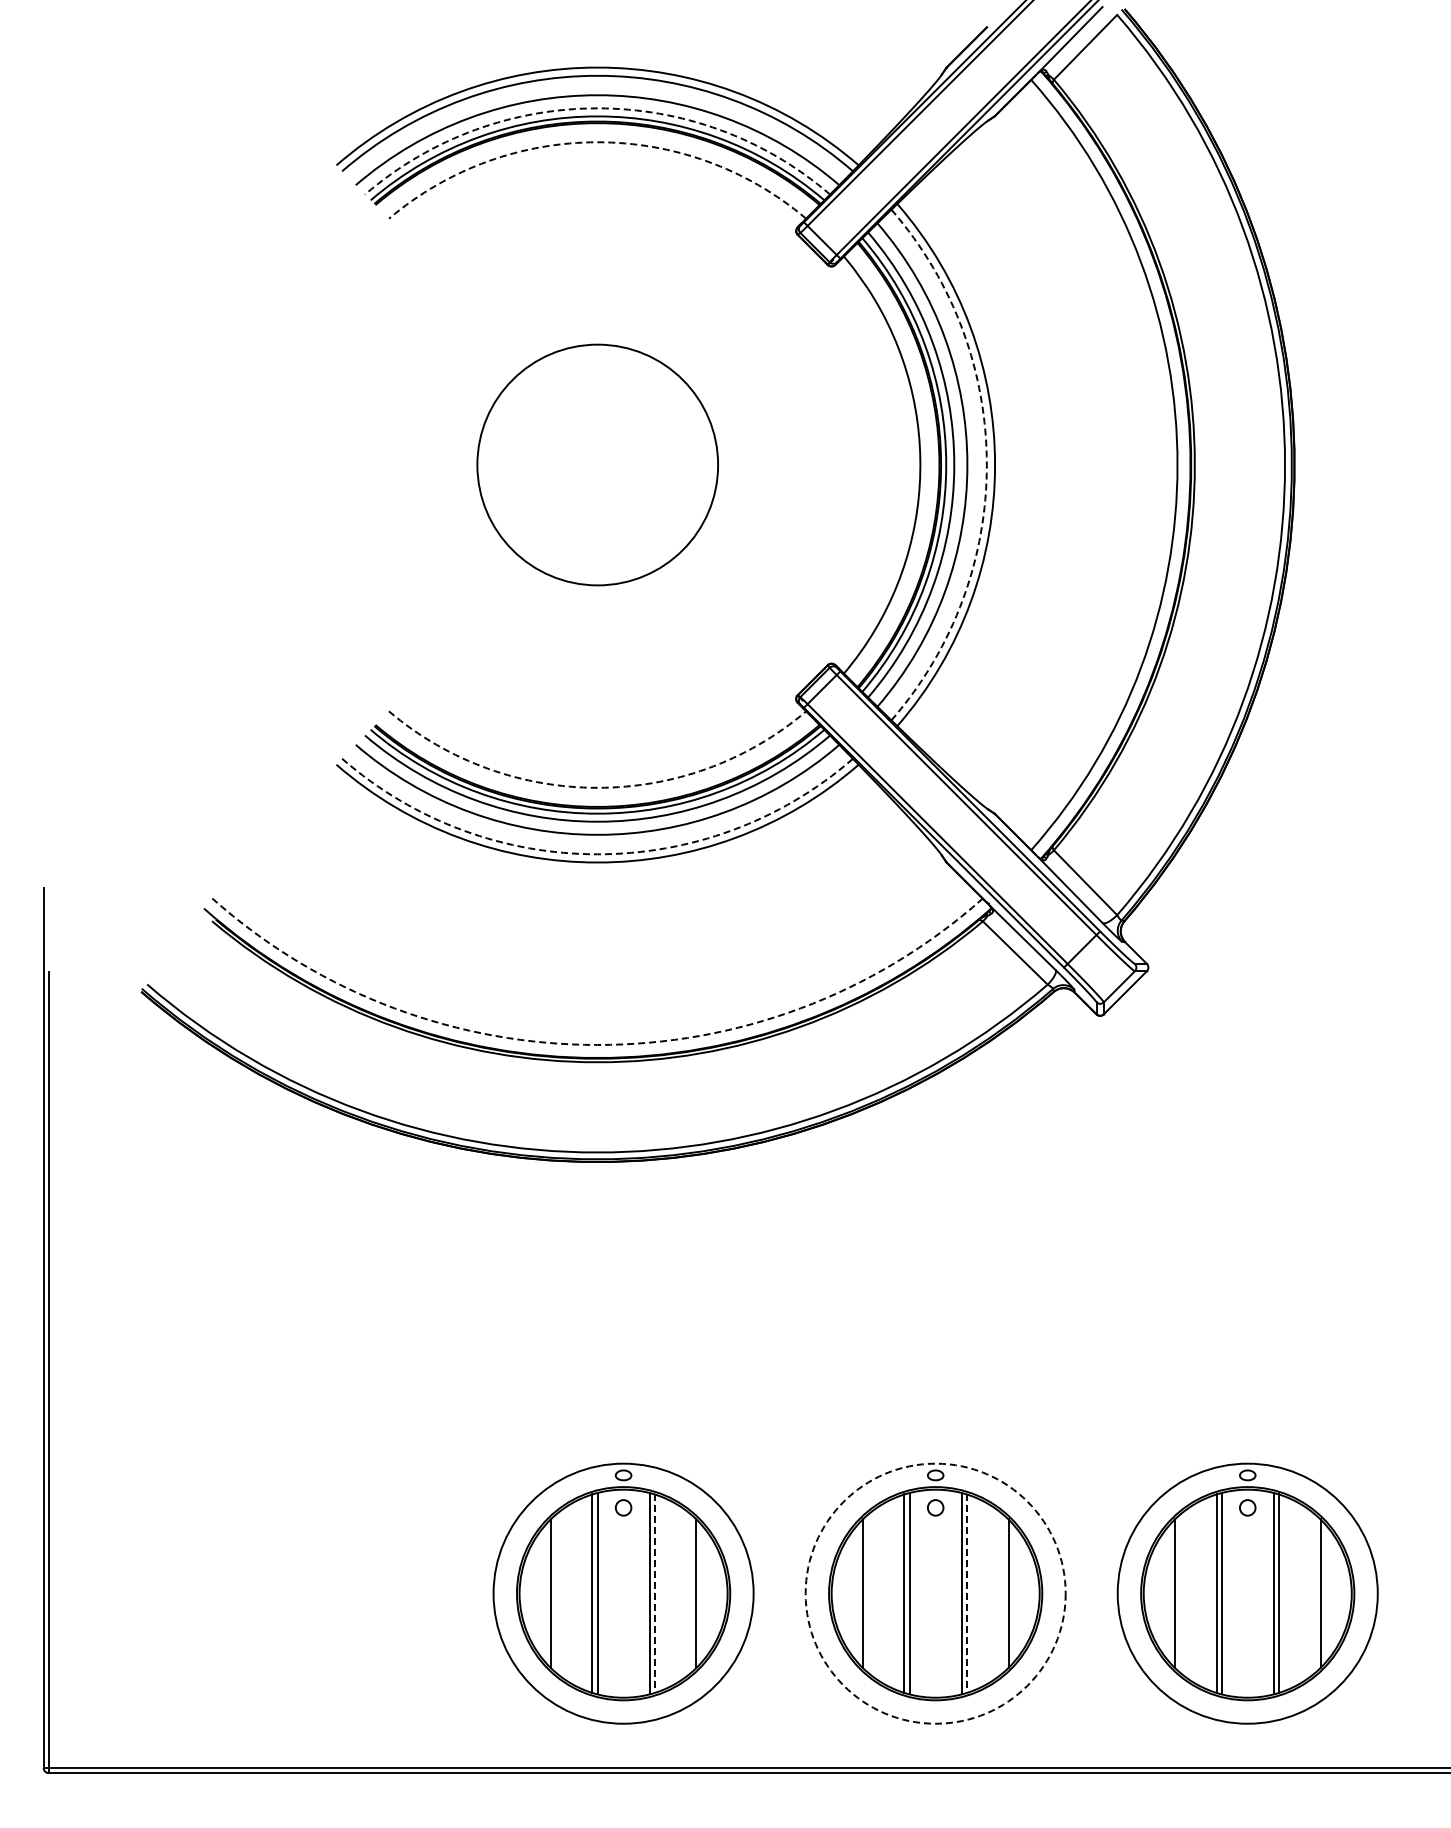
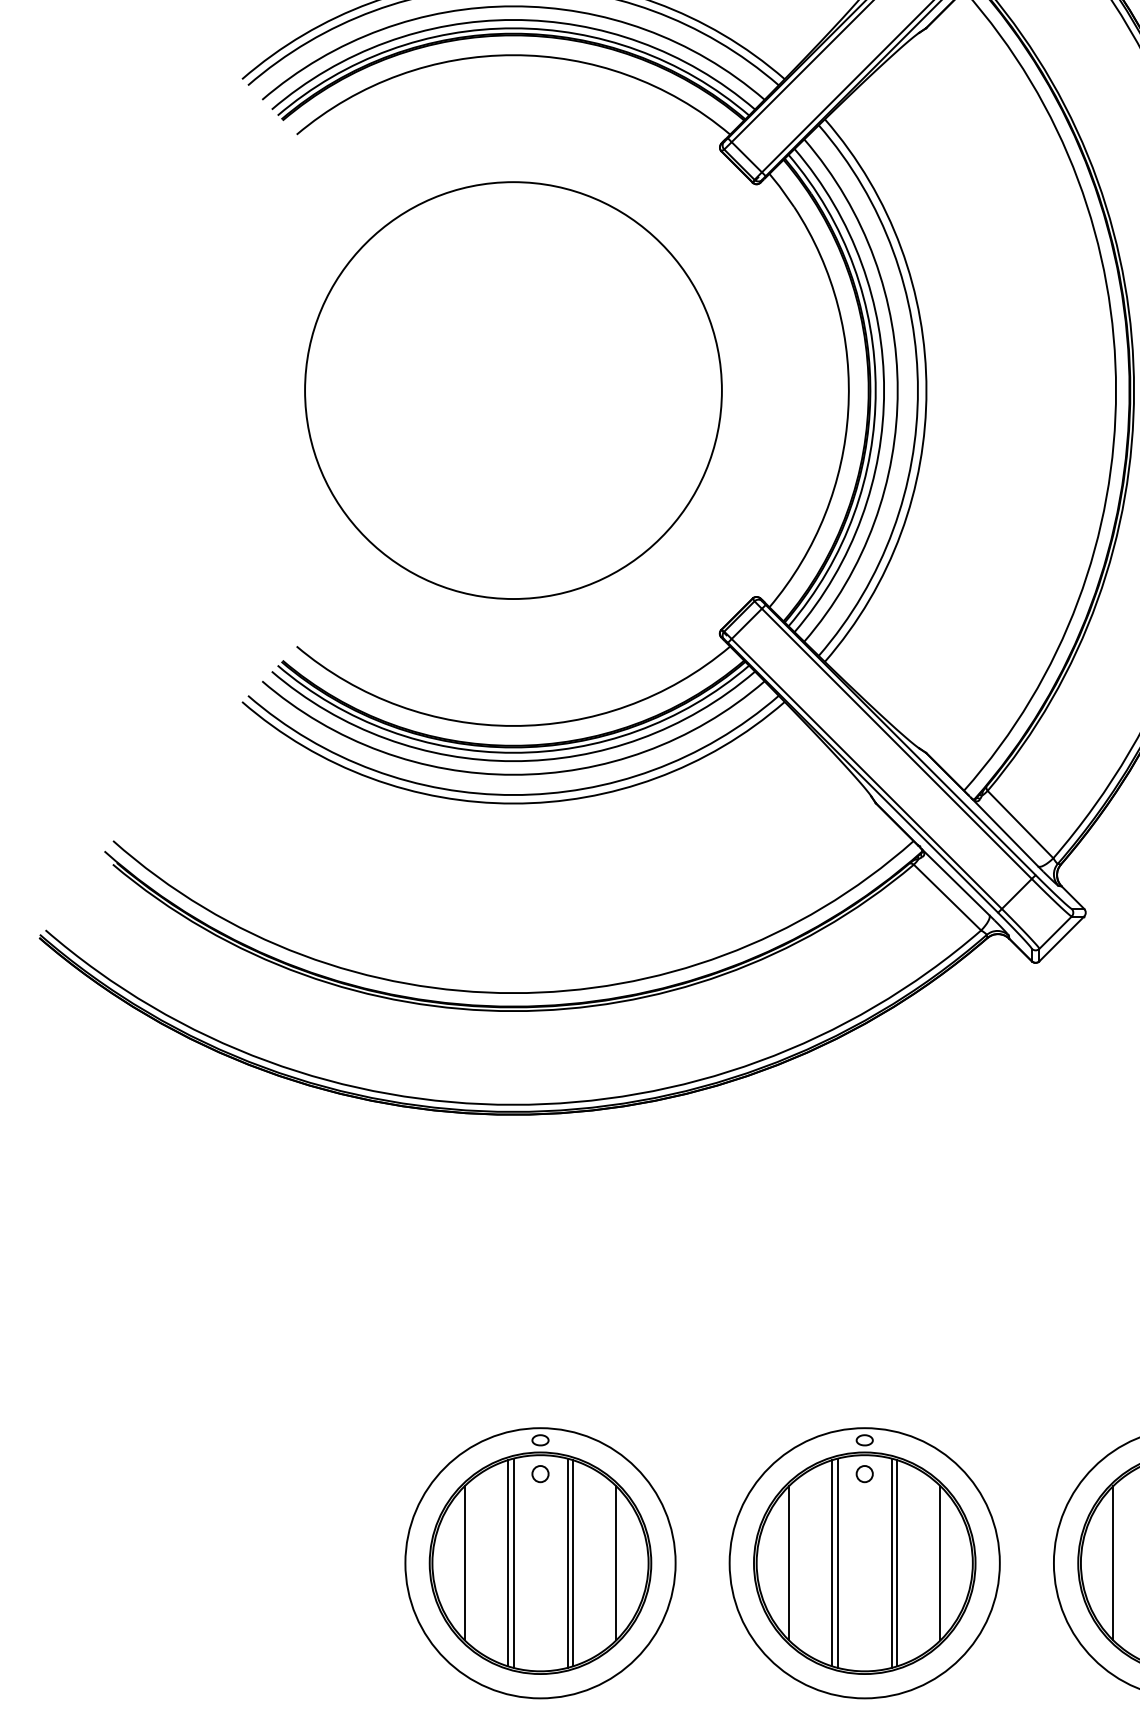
arc: (597, 108) -> (513, 20), dashed -> solid
arc: (597, 142) -> (513, 55), dashed -> solid
circle: (597, 464) -> (513, 390), size x1.67
arc: (986, 465) -> (917, 391), dashed -> solid
arc: (597, 787) -> (513, 725), dashed -> solid
arc: (597, 854) -> (513, 795), dashed -> solid
arc: (597, 1044) -> (513, 992), dashed -> solid
circle: (935, 1593) -> (864, 1563), dashed -> solid
line: (654, 1594) -> (572, 1564), dashed -> solid
line: (966, 1594) -> (896, 1564), dashed -> solid

